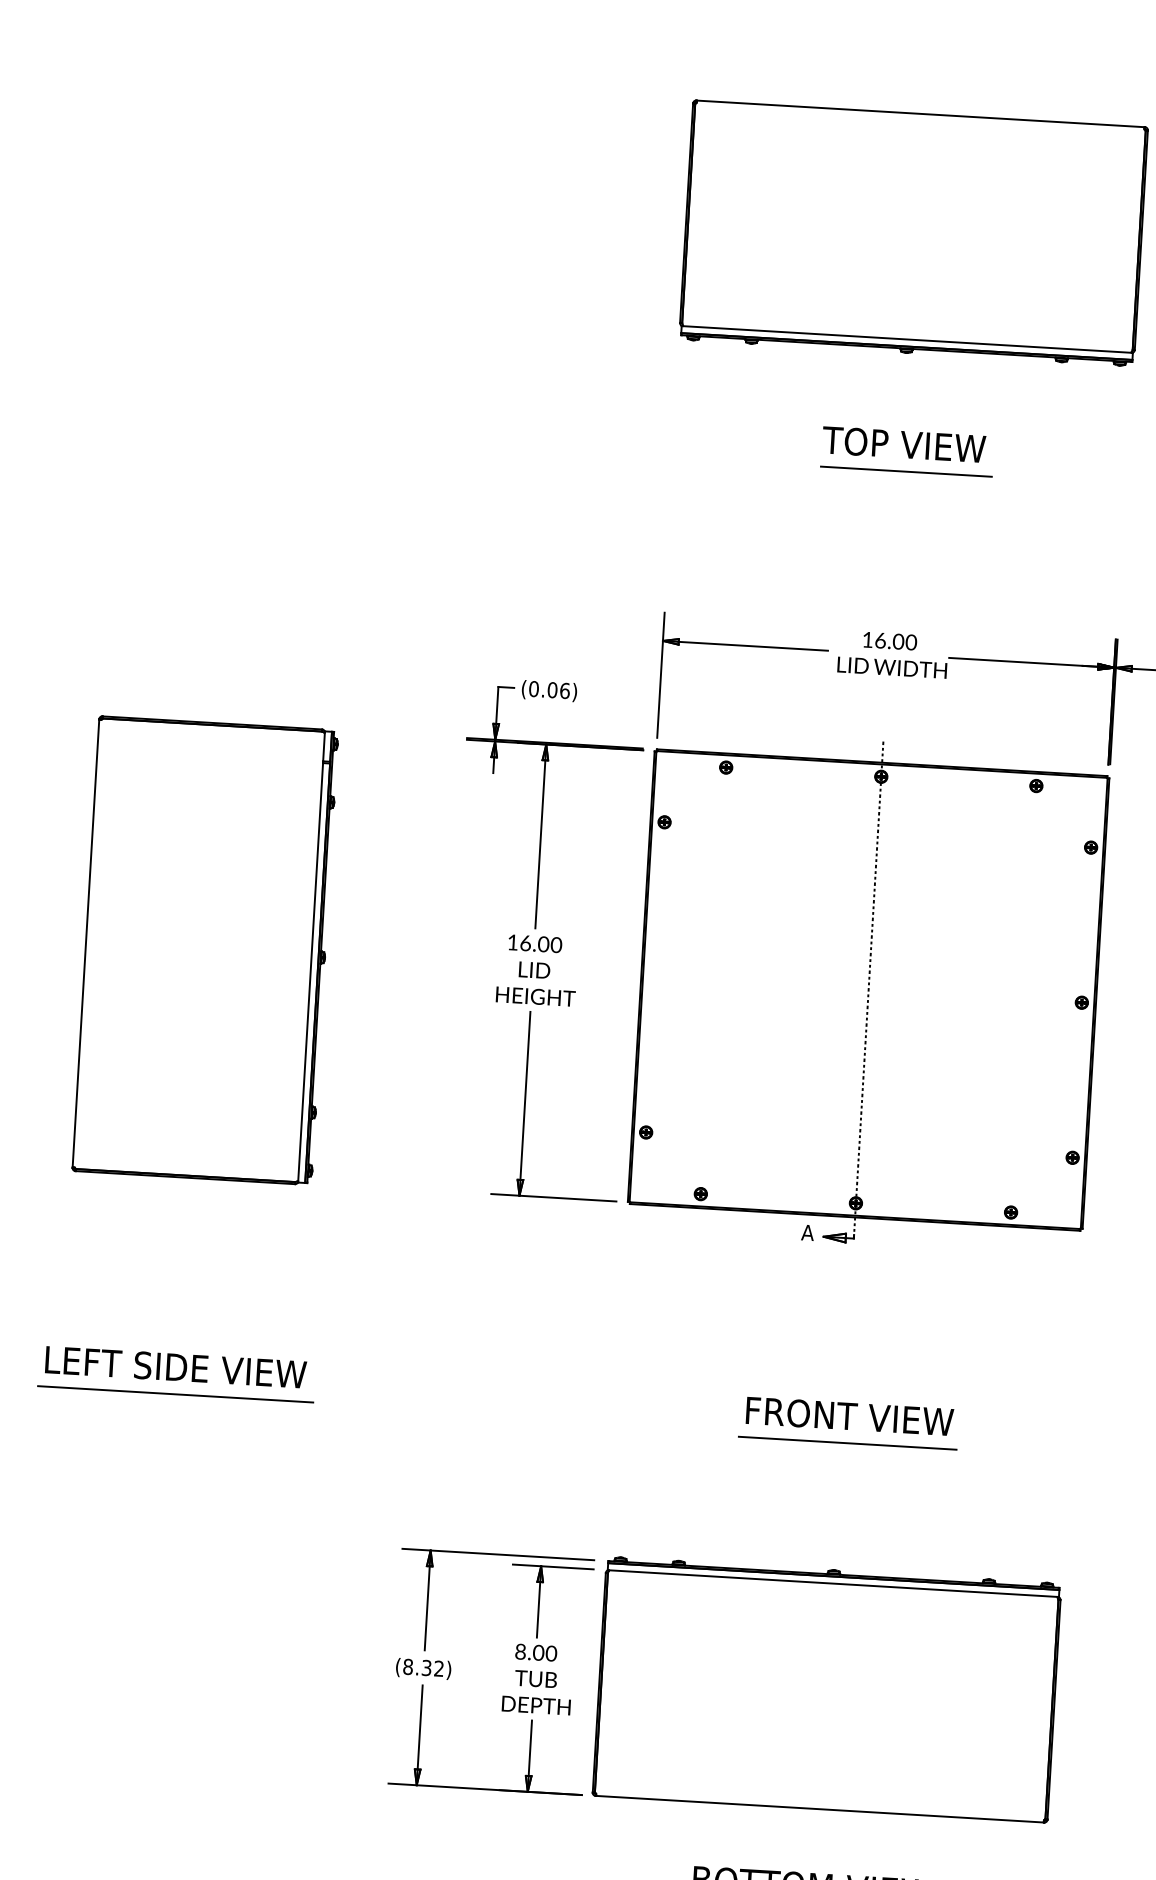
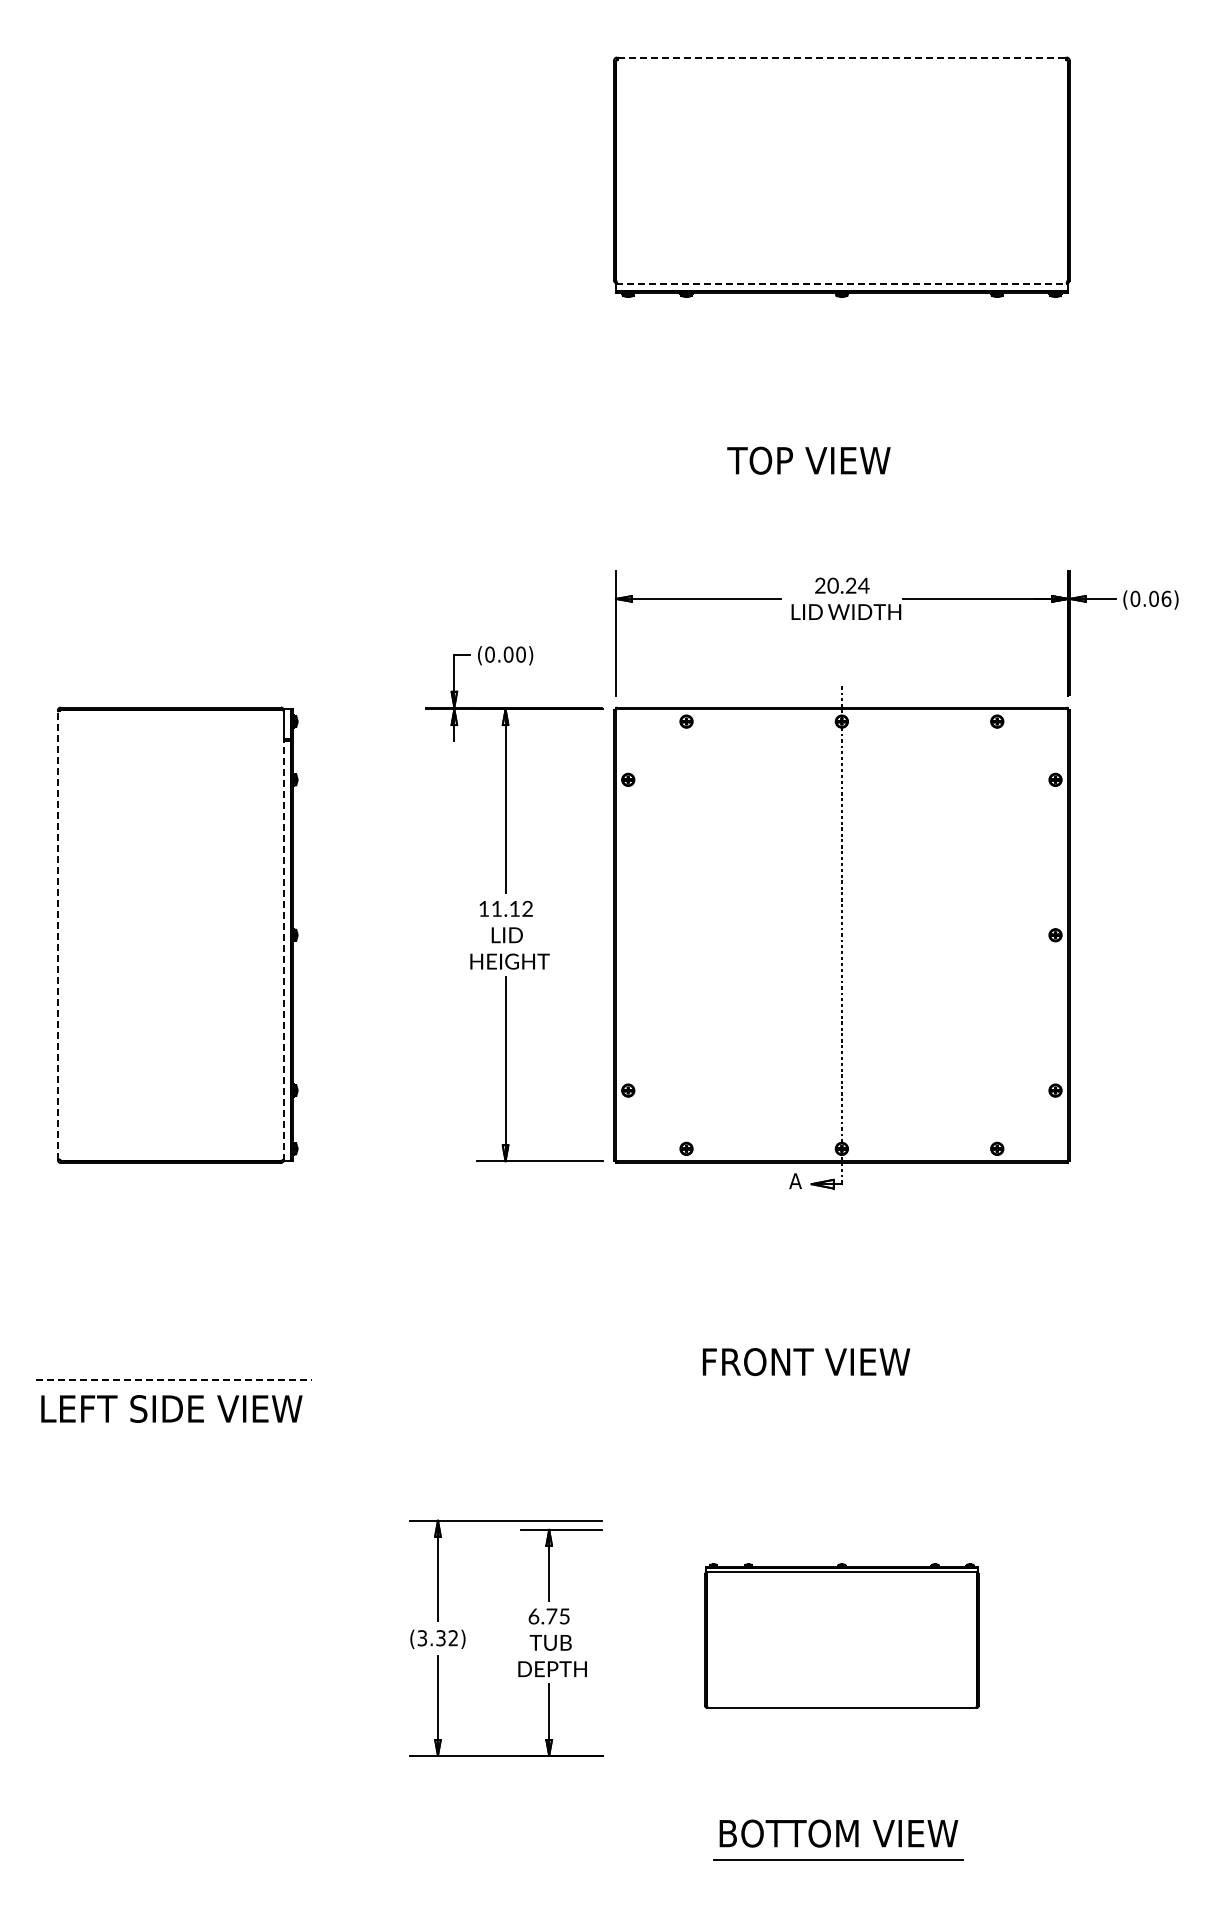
line: (921, 113) -> (842, 57), solid -> dashed
line: (906, 339) -> (841, 283), solid -> dashed
text: (903, 444) -> (808, 460), moved
line: (906, 471) -> (848, 415), removed
text: (889, 640) -> (842, 585), 16.00 -> 20.24
text: (564, 690) -> (520, 654), (0.06) -> (0.00)
line: (85, 942) -> (57, 934), solid -> dashed
text: (541, 943) -> (512, 908), 16.00 -> 11.12
line: (310, 972) -> (283, 950), solid -> dashed
text: (175, 1366) -> (171, 1408), moved
line: (176, 1393) -> (174, 1379), solid -> dashed
text: (849, 1416) -> (806, 1362), moved
line: (847, 1442) -> (847, 1388), removed
text: (536, 1652) -> (549, 1616), 8.00 -> 6.75
text: (408, 1667) -> (422, 1638), (8.32) -> (3.32)
part: (826, 1689) -> (841, 1635), size x0.6

